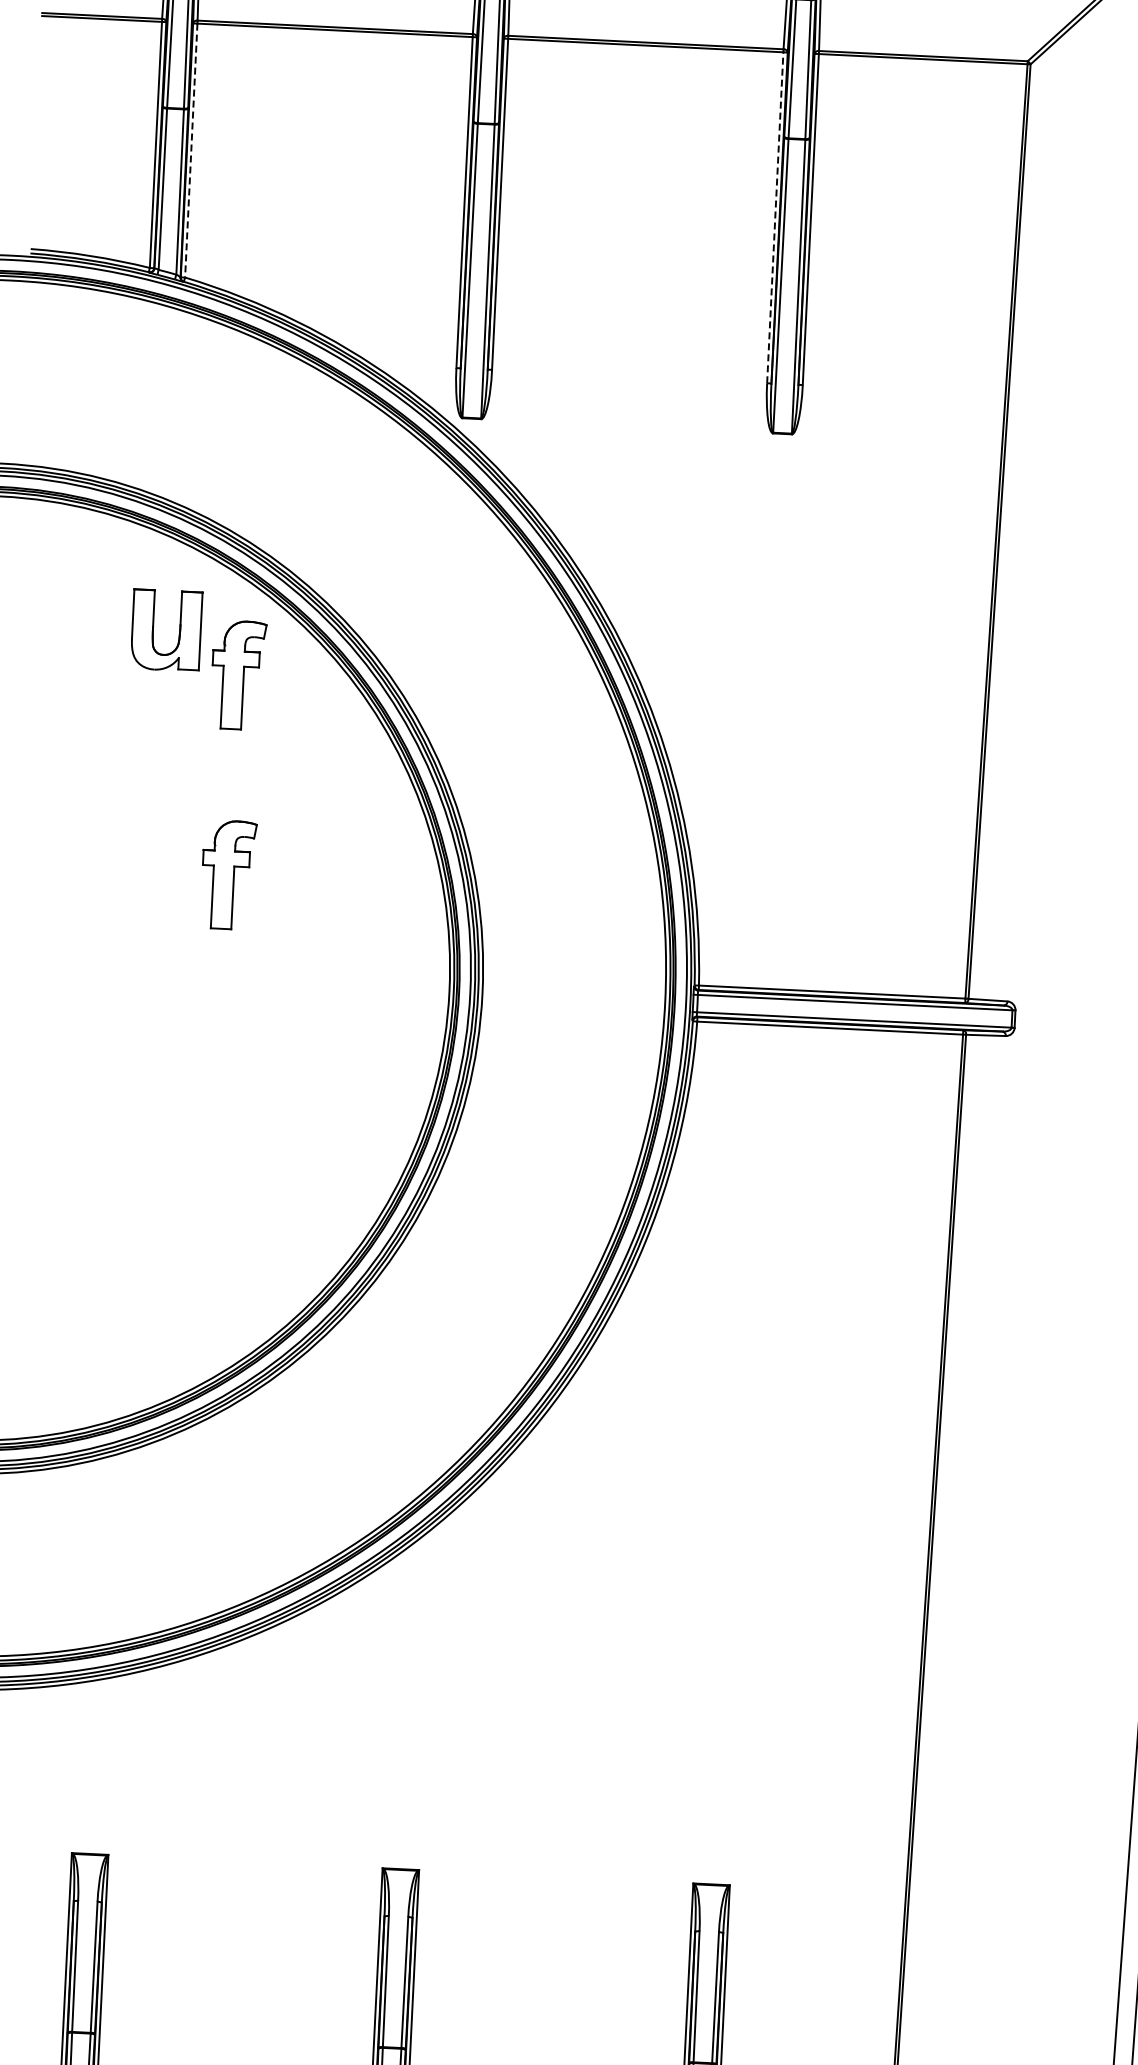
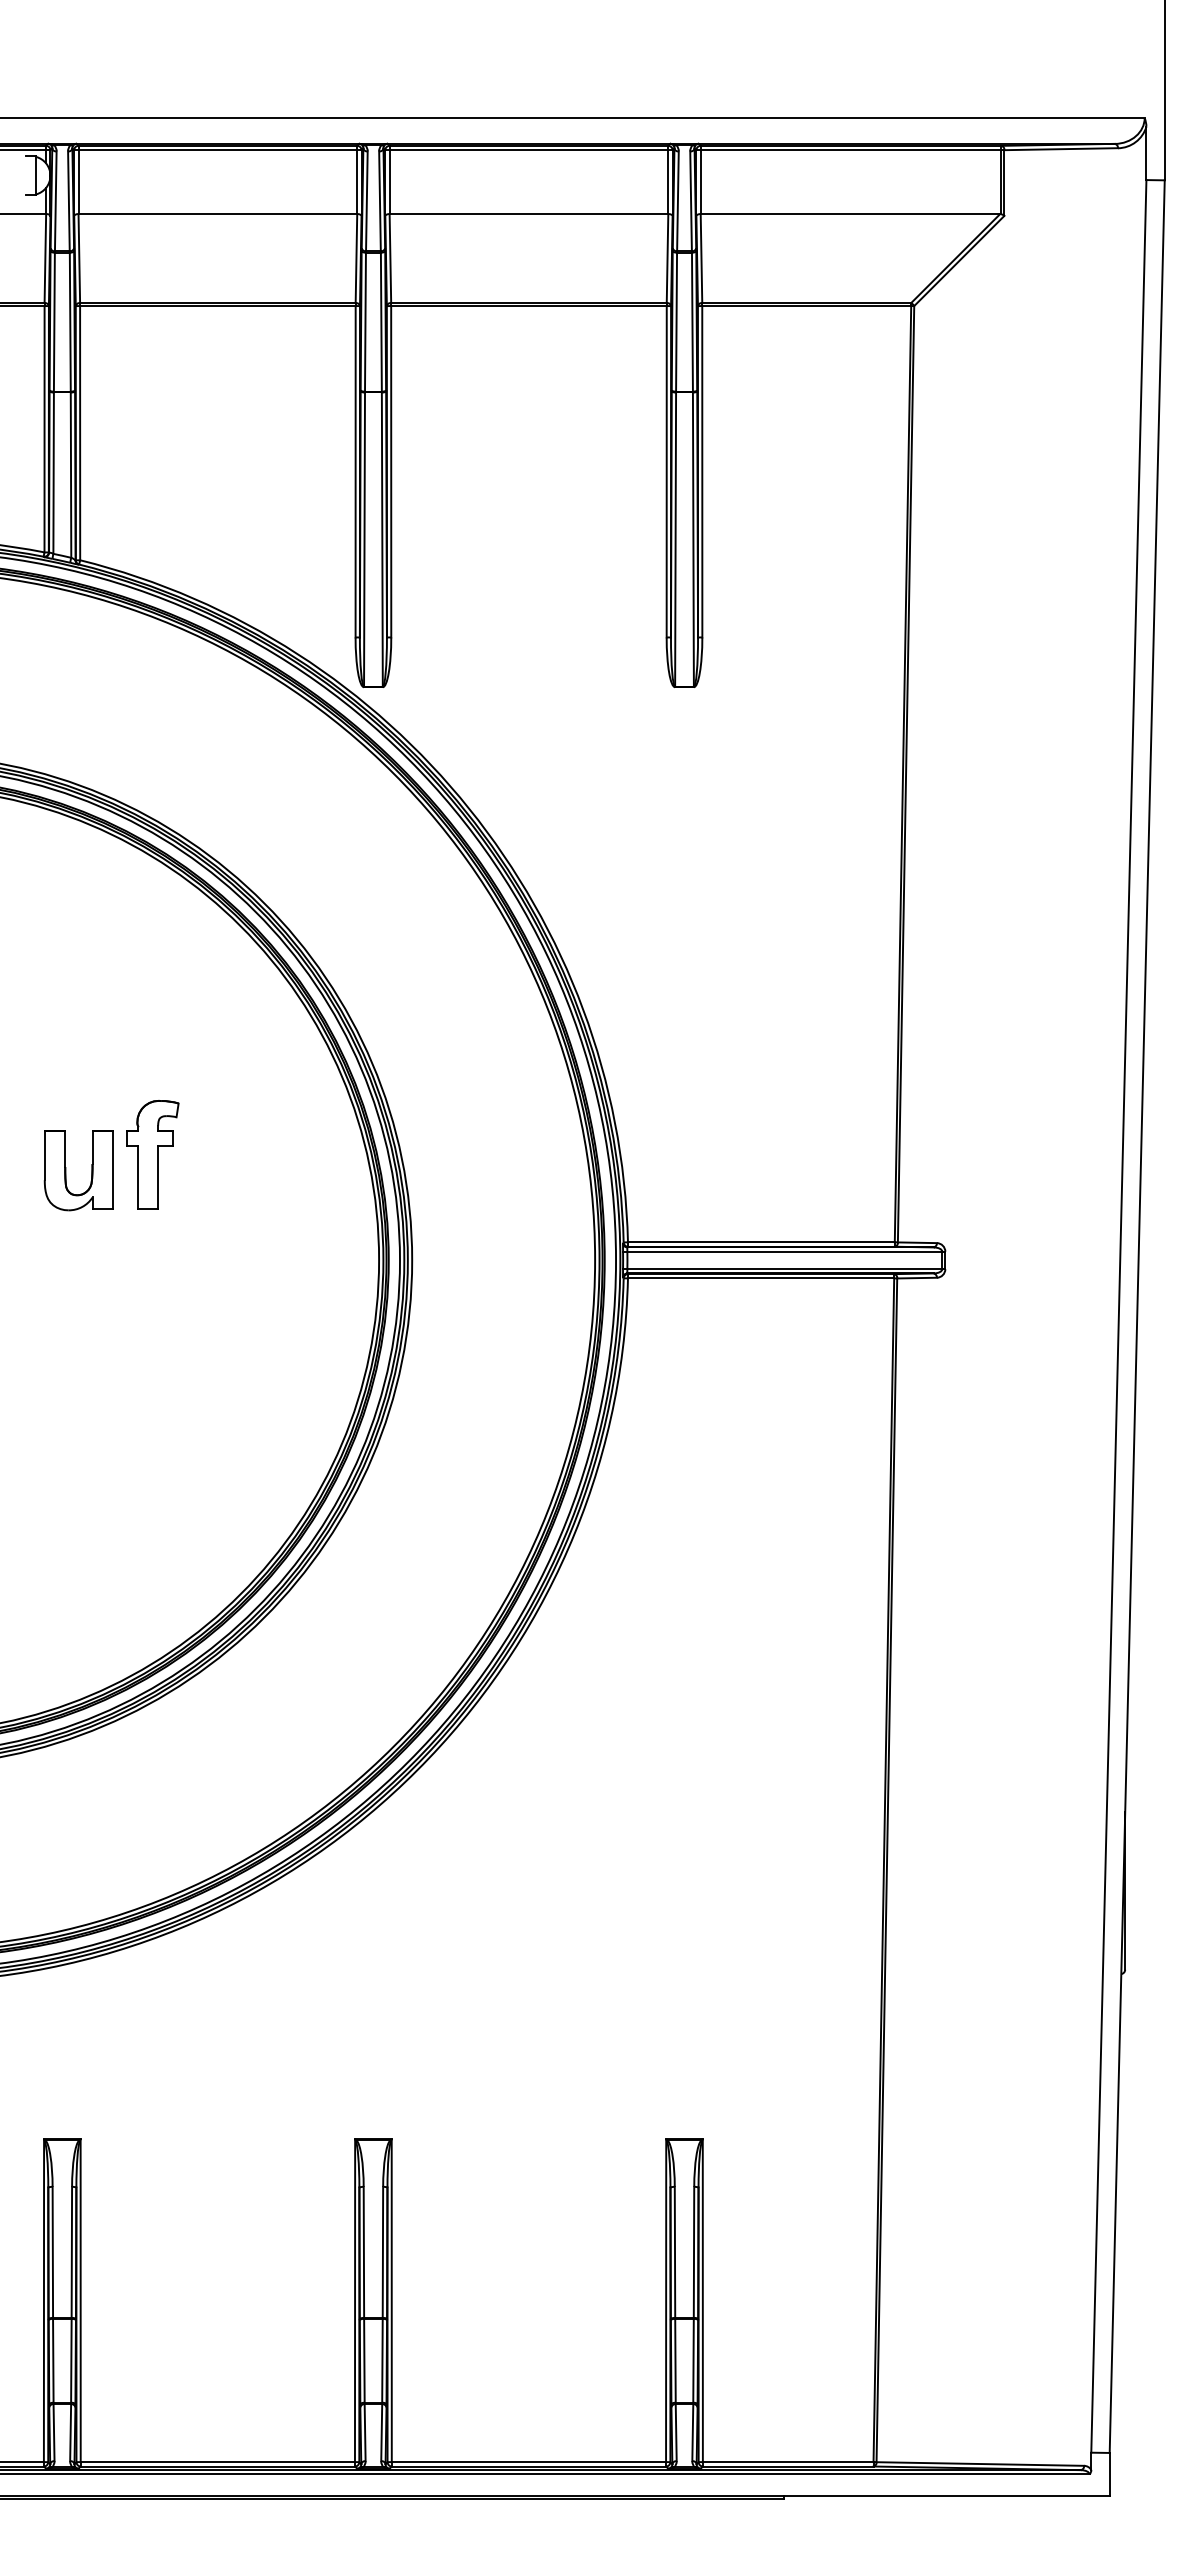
line: (191, 150) -> (80, 433), dashed -> solid
line: (775, 217) -> (666, 471), dashed -> solid
part: (154, 629) -> (66, 1170), moved
part: (238, 674) -> (152, 954), removed

